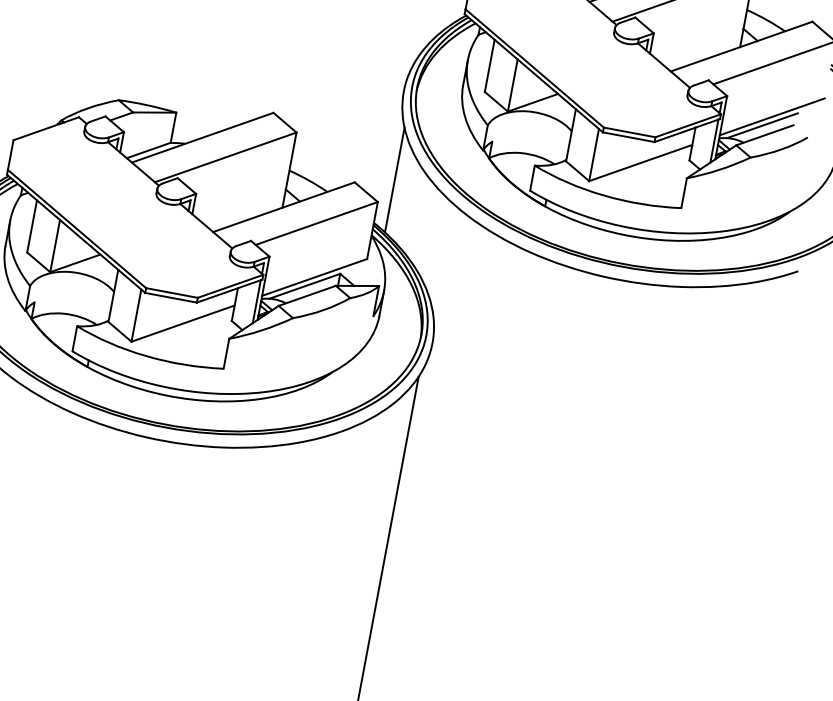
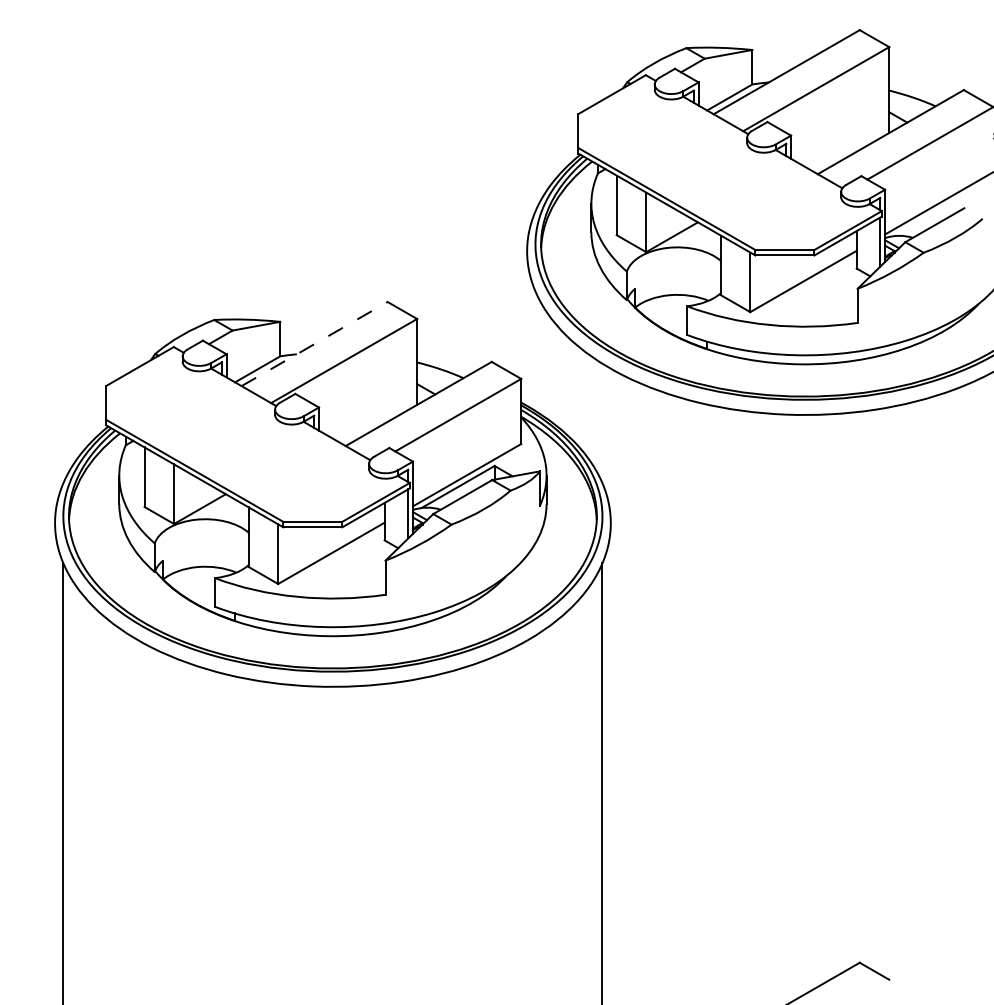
line: (761, 125) -> (929, 215), removed
line: (203, 137) -> (315, 343), solid -> dashed
line: (394, 179) -> (535, 350), removed

